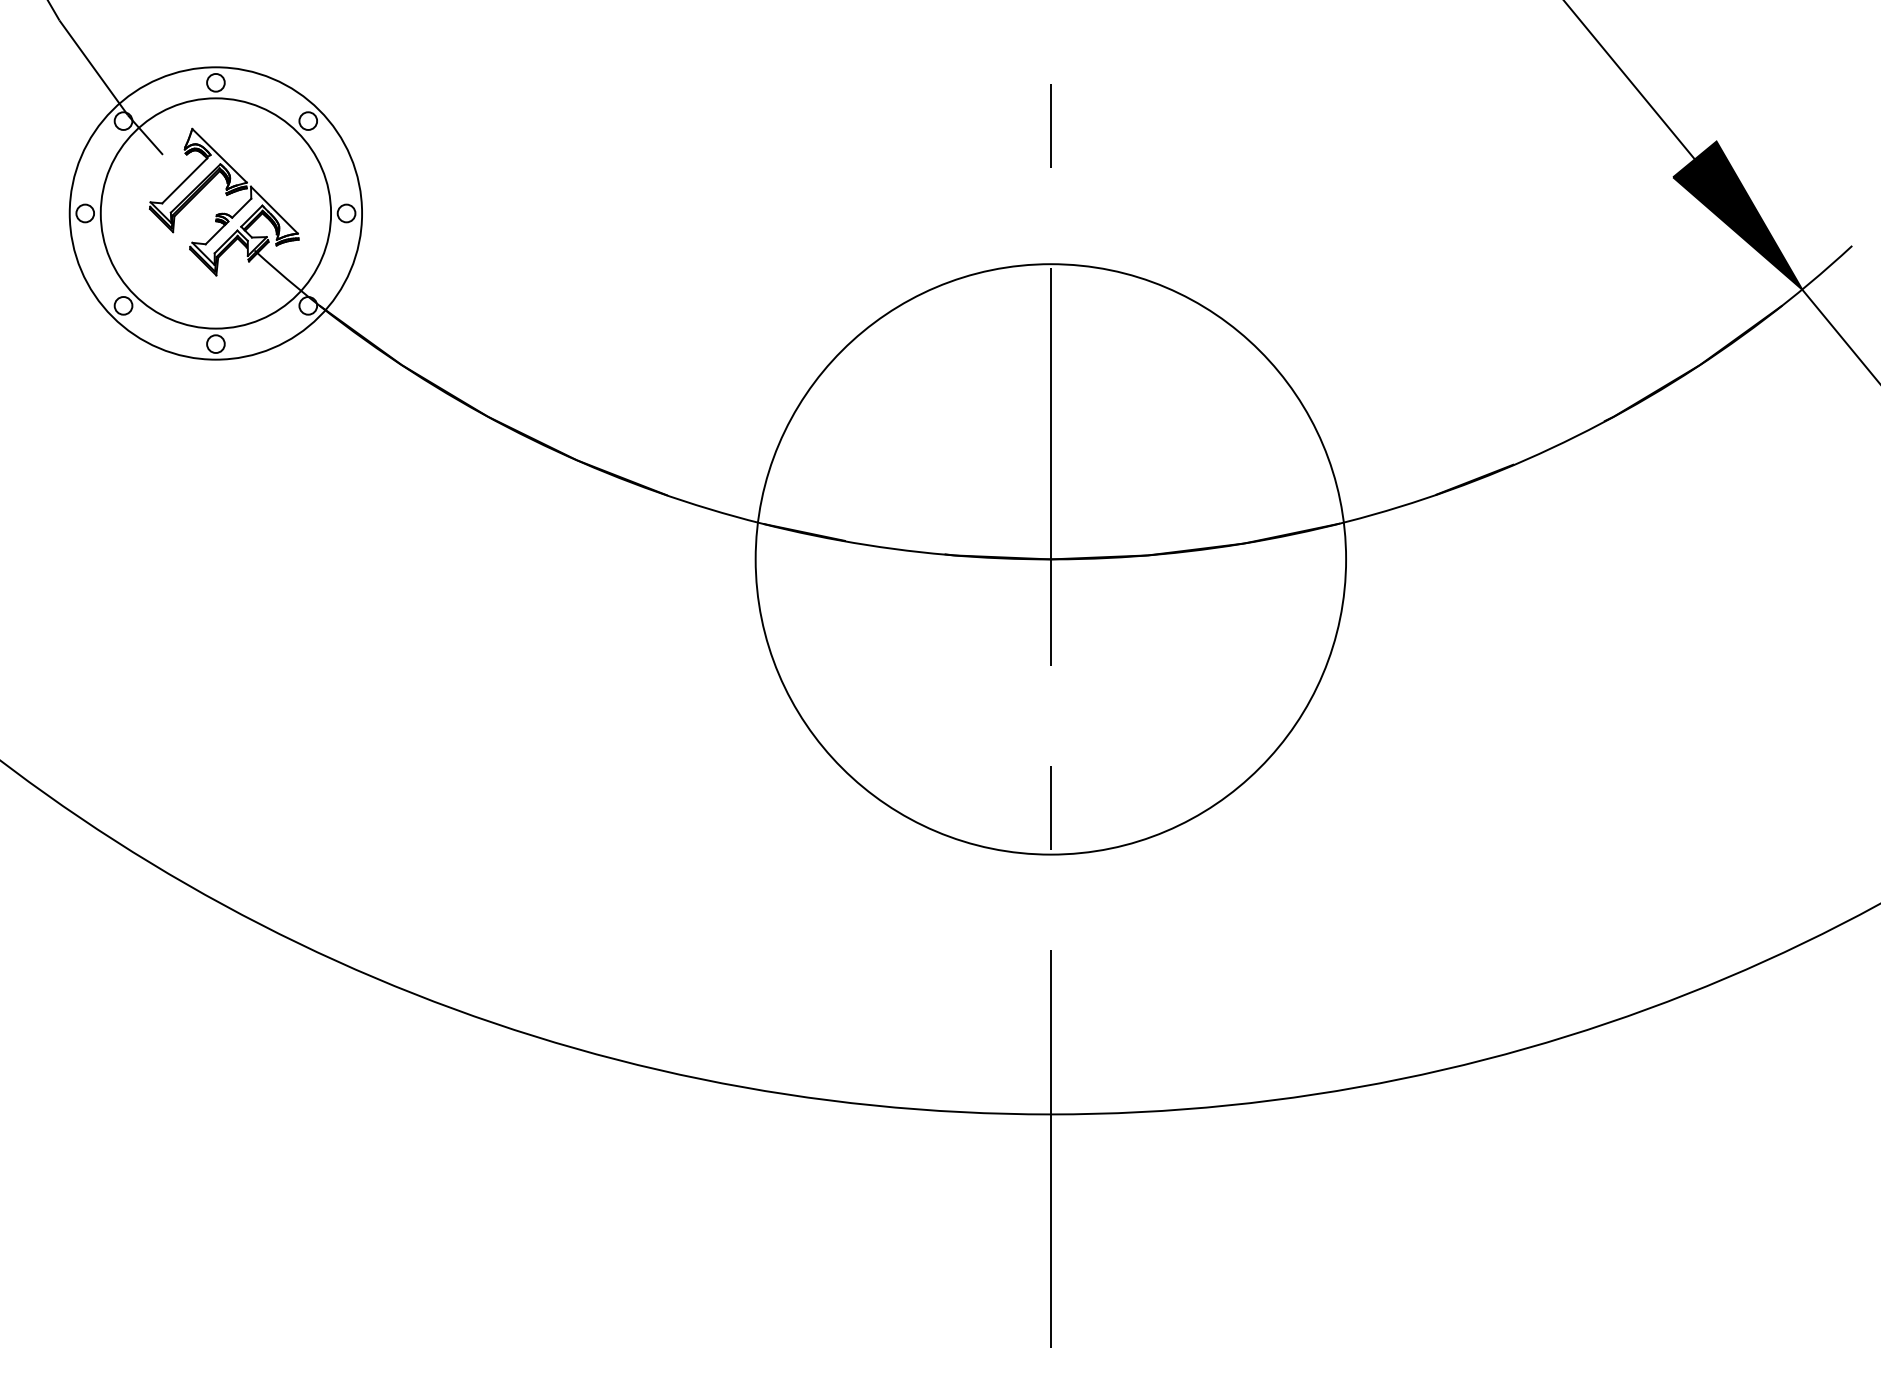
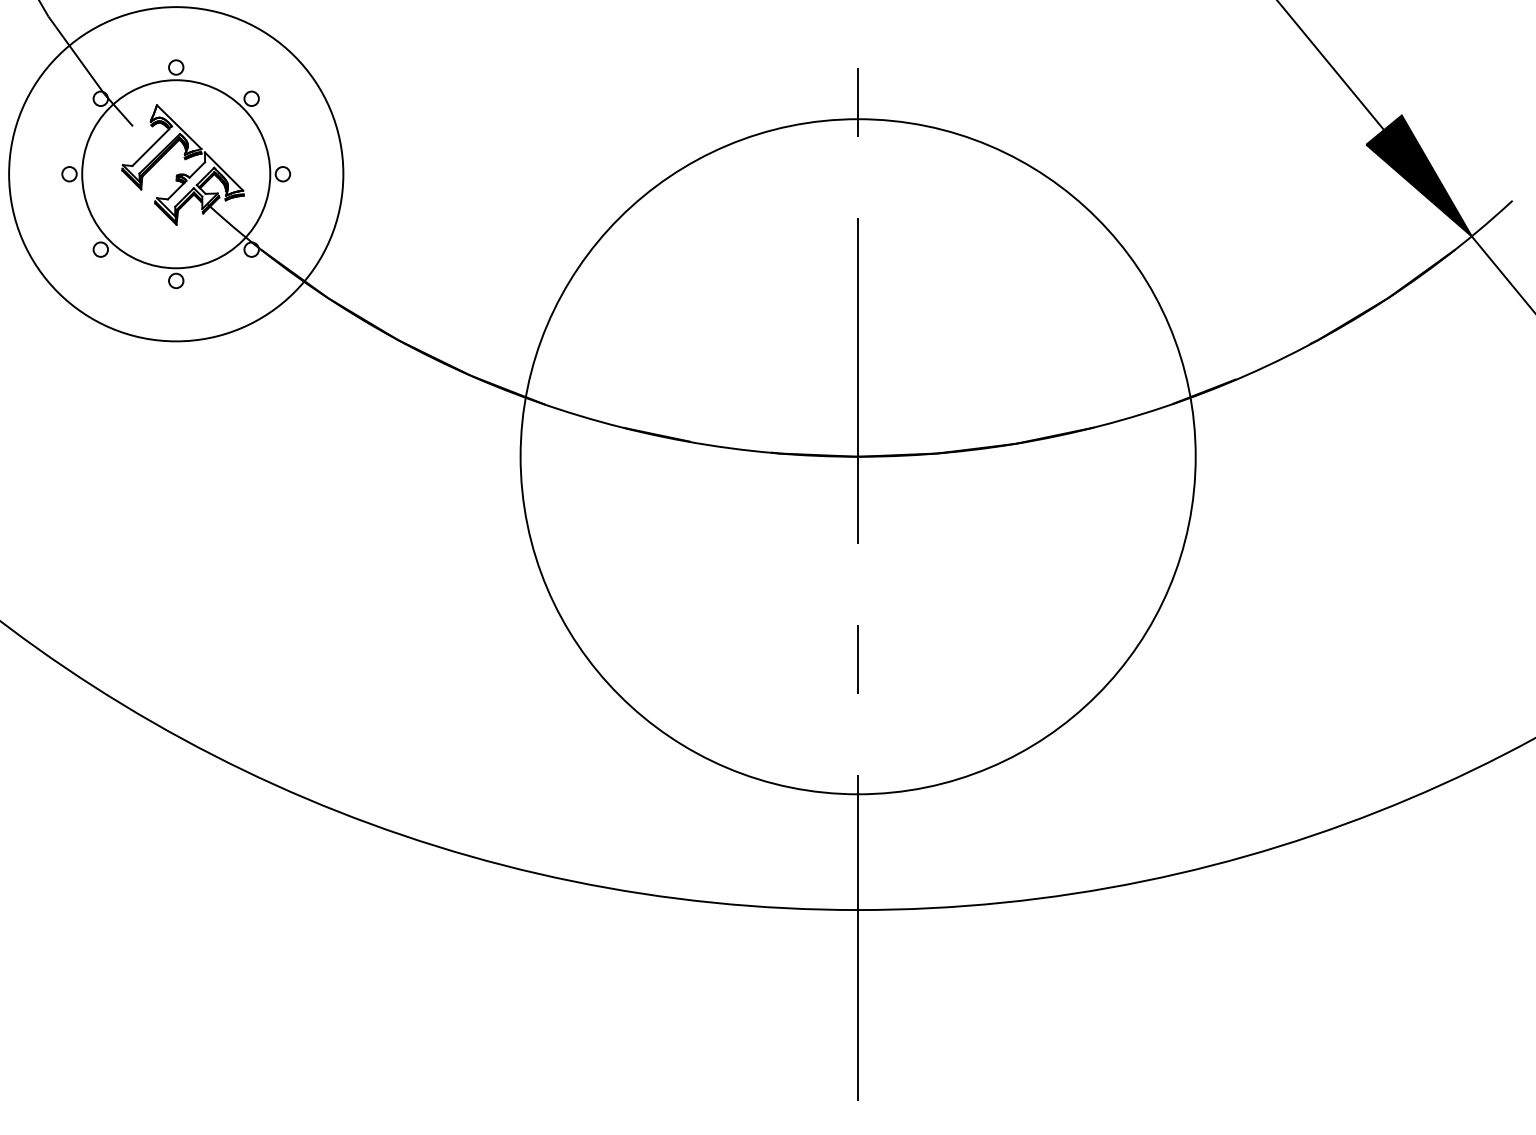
circle: (215, 213) -> (175, 174), size x1.4
circle: (1050, 559) -> (857, 456), size x1.4

